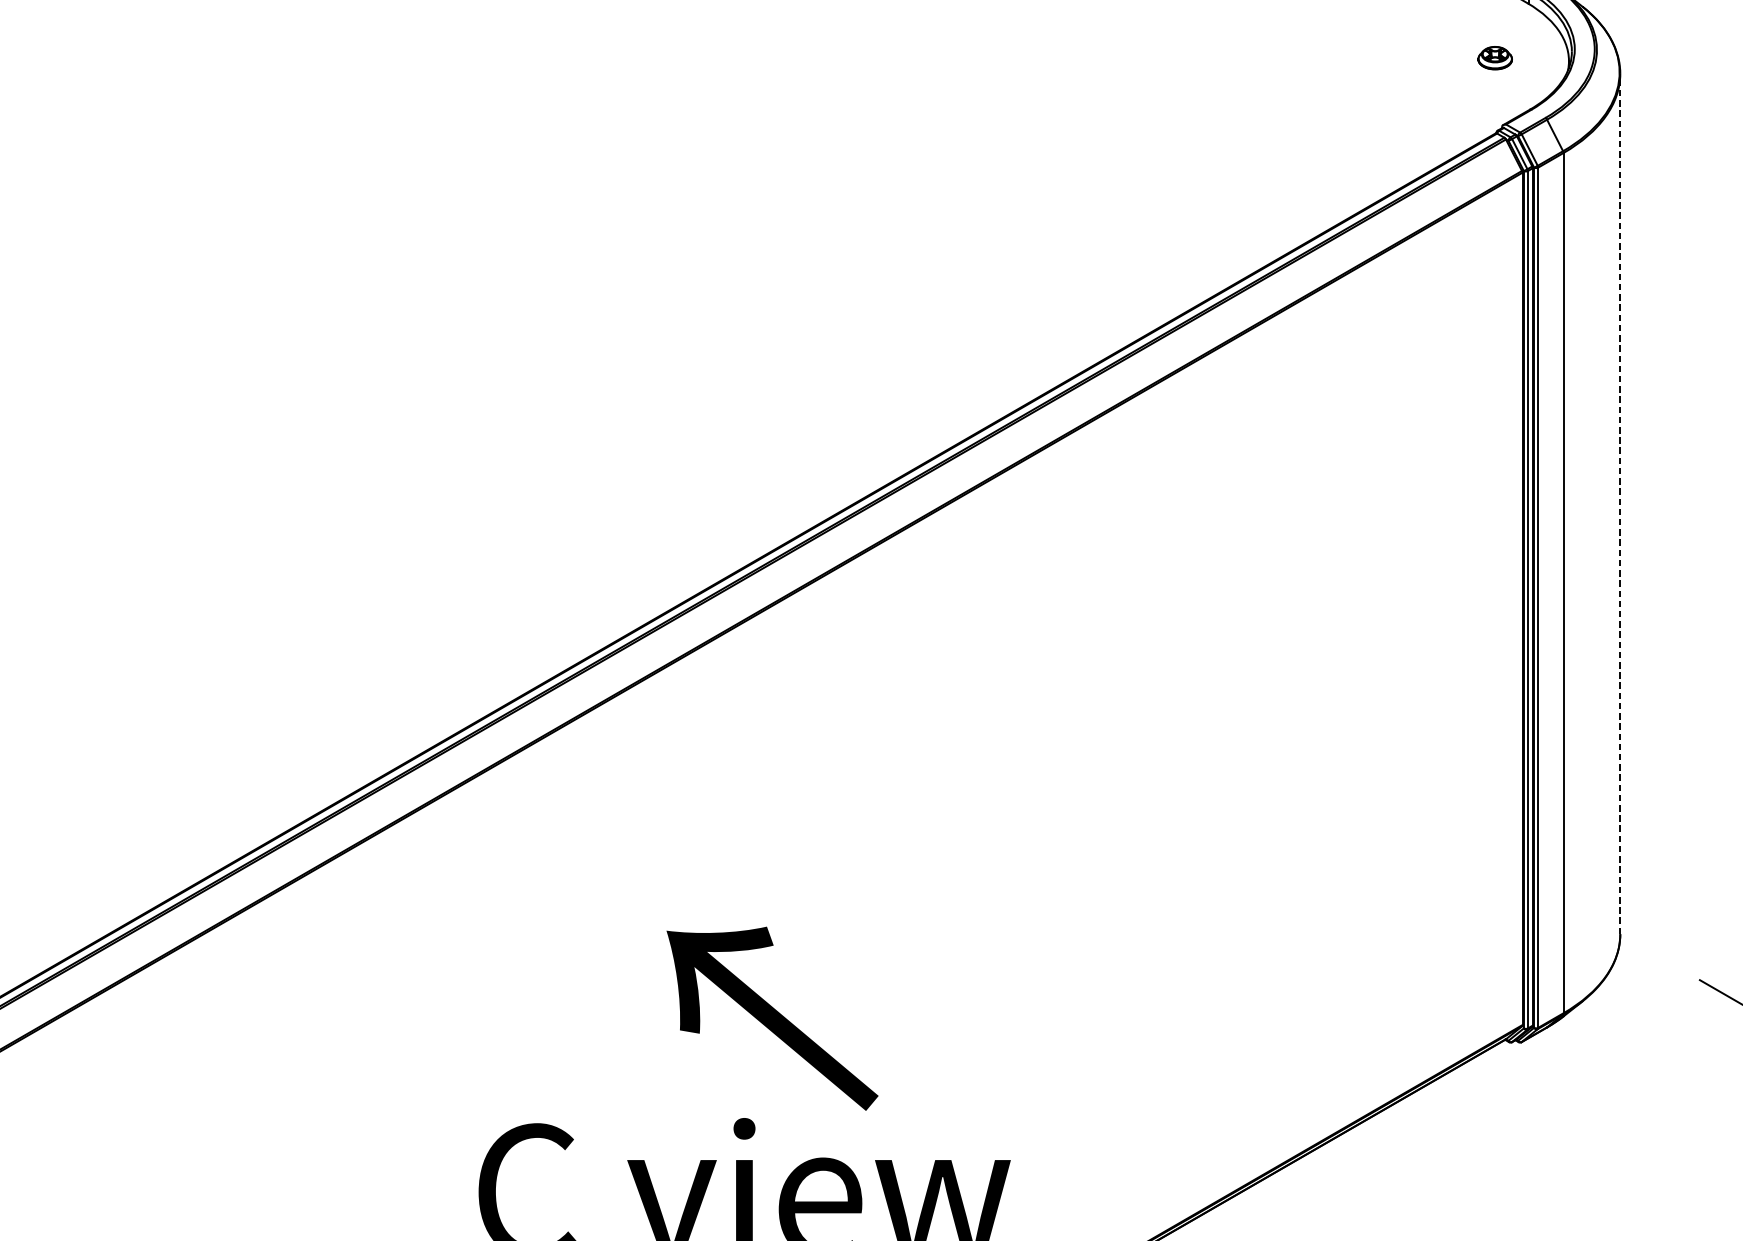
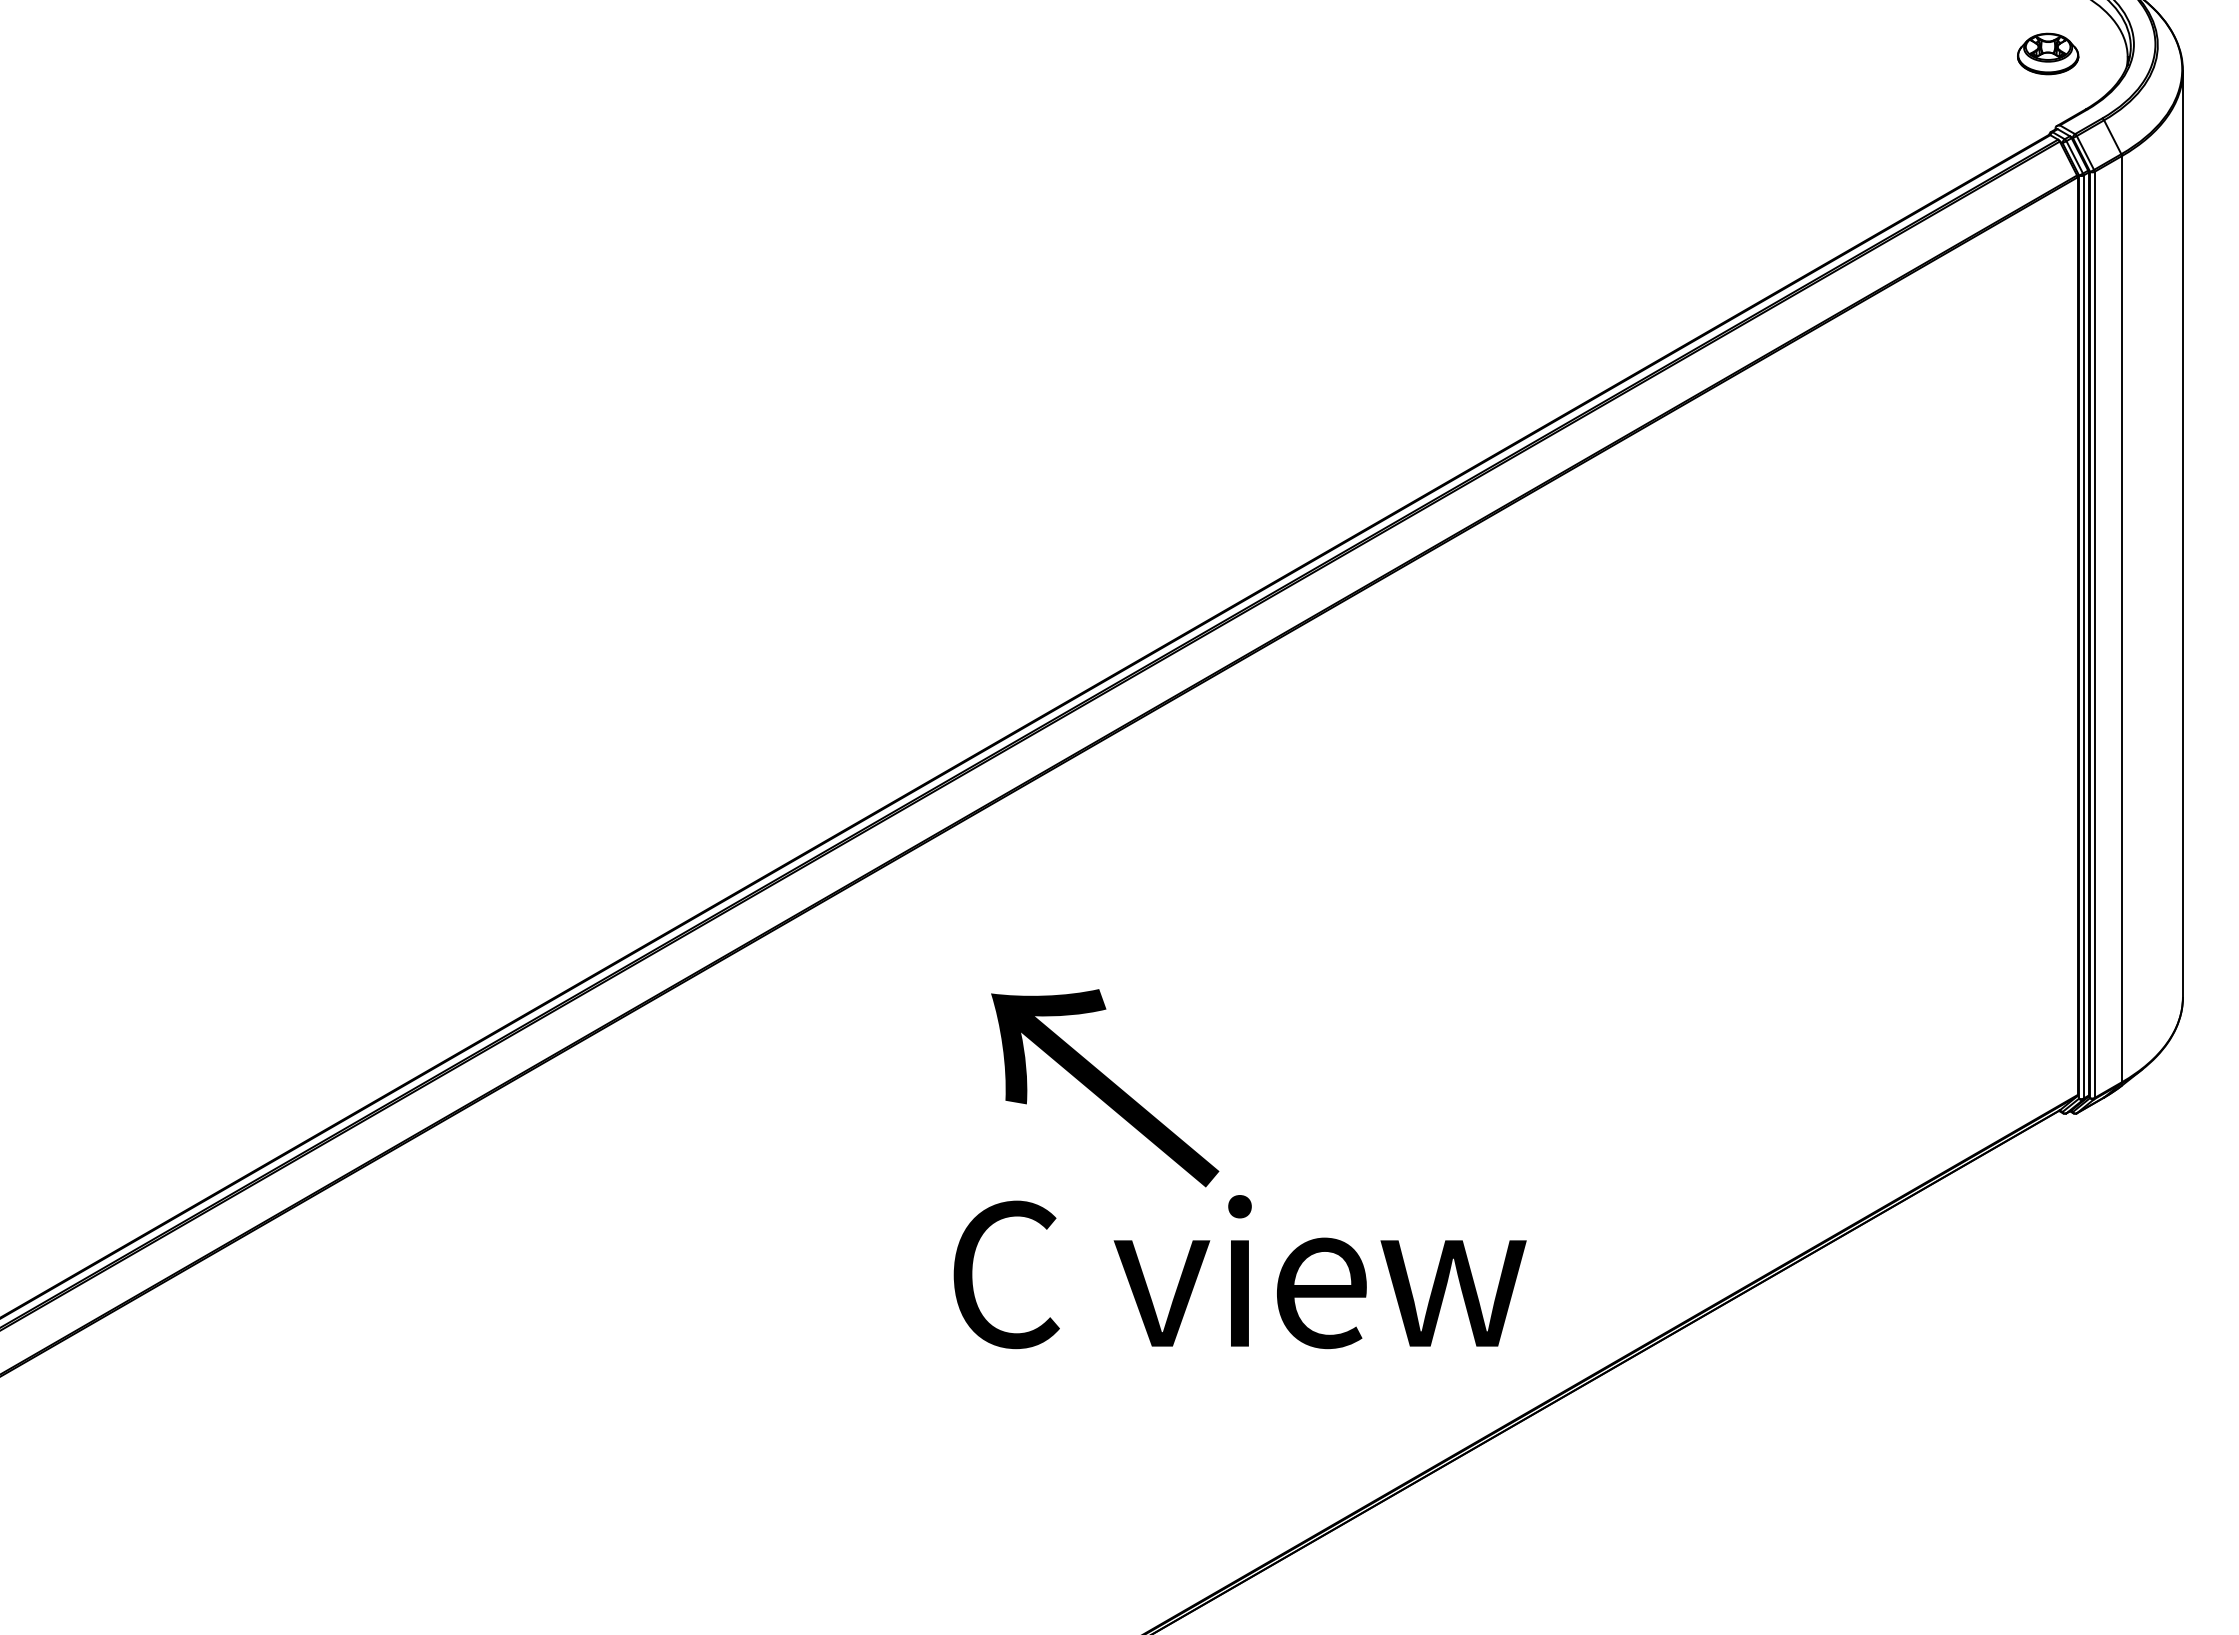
part: (1495, 57) -> (2048, 53), size x1.67
line: (1619, 503) -> (2182, 533), dashed -> solid
text: (772, 1019) -> (1105, 1088), moved

